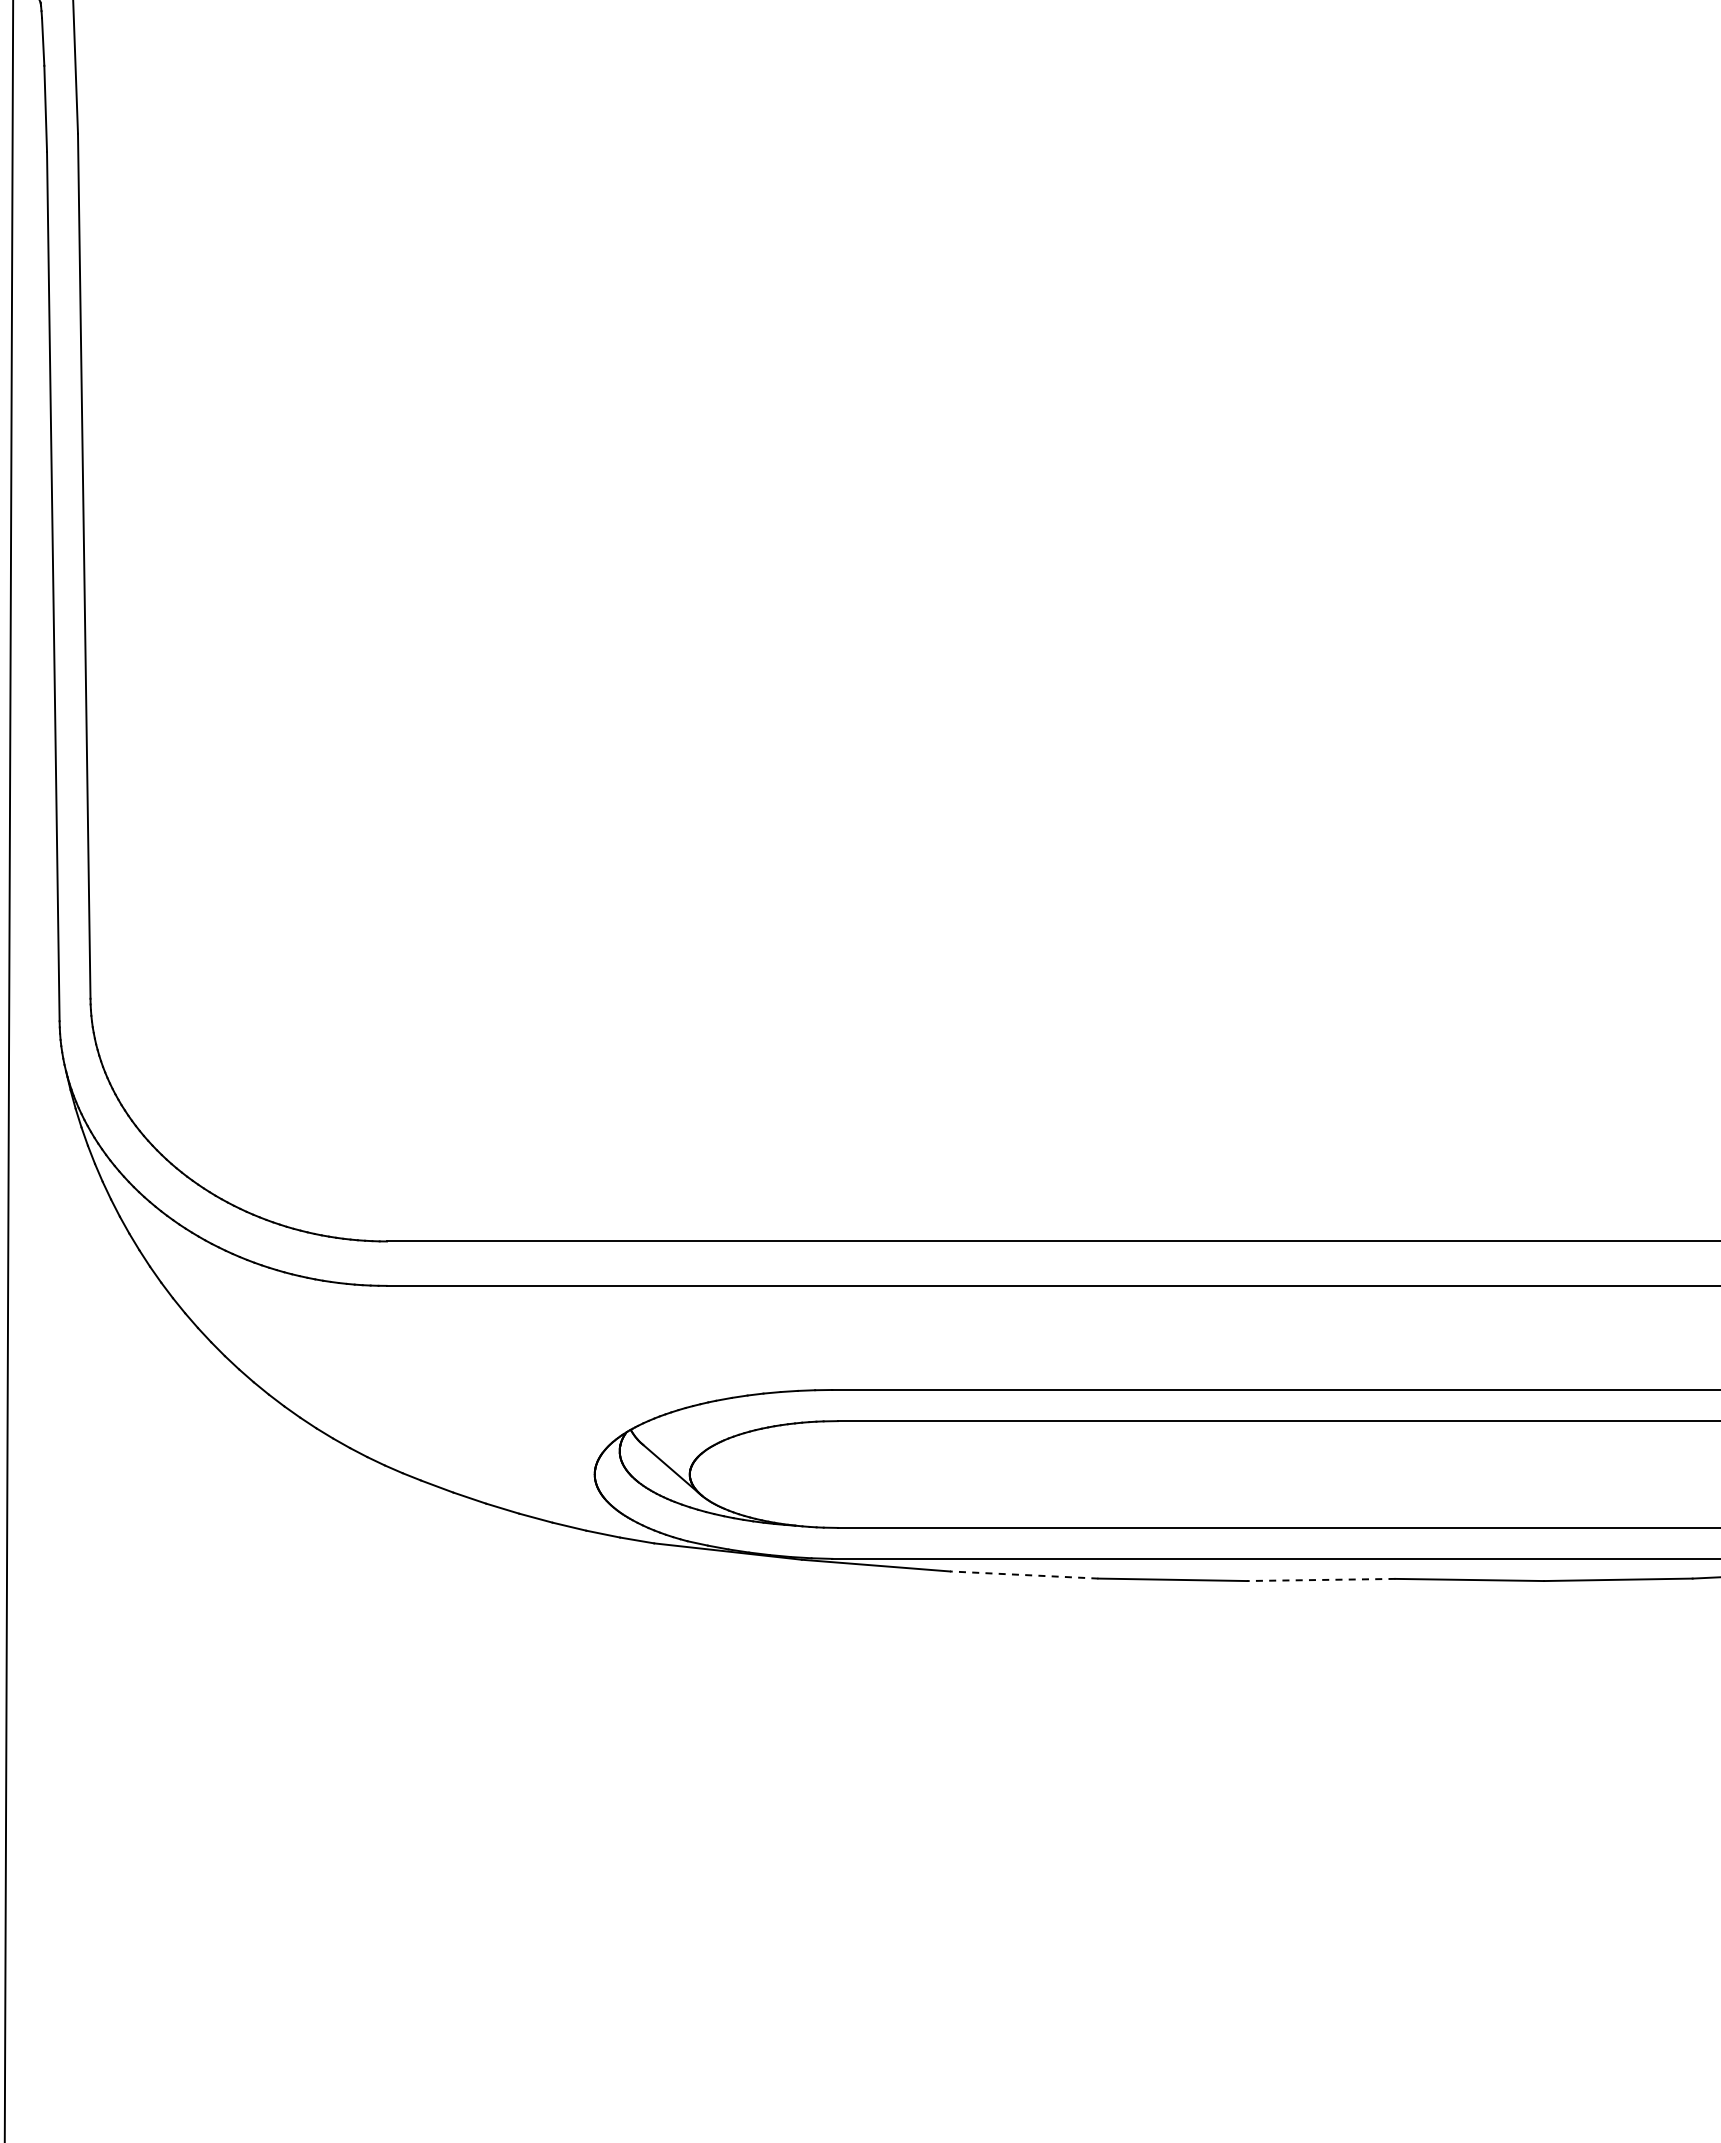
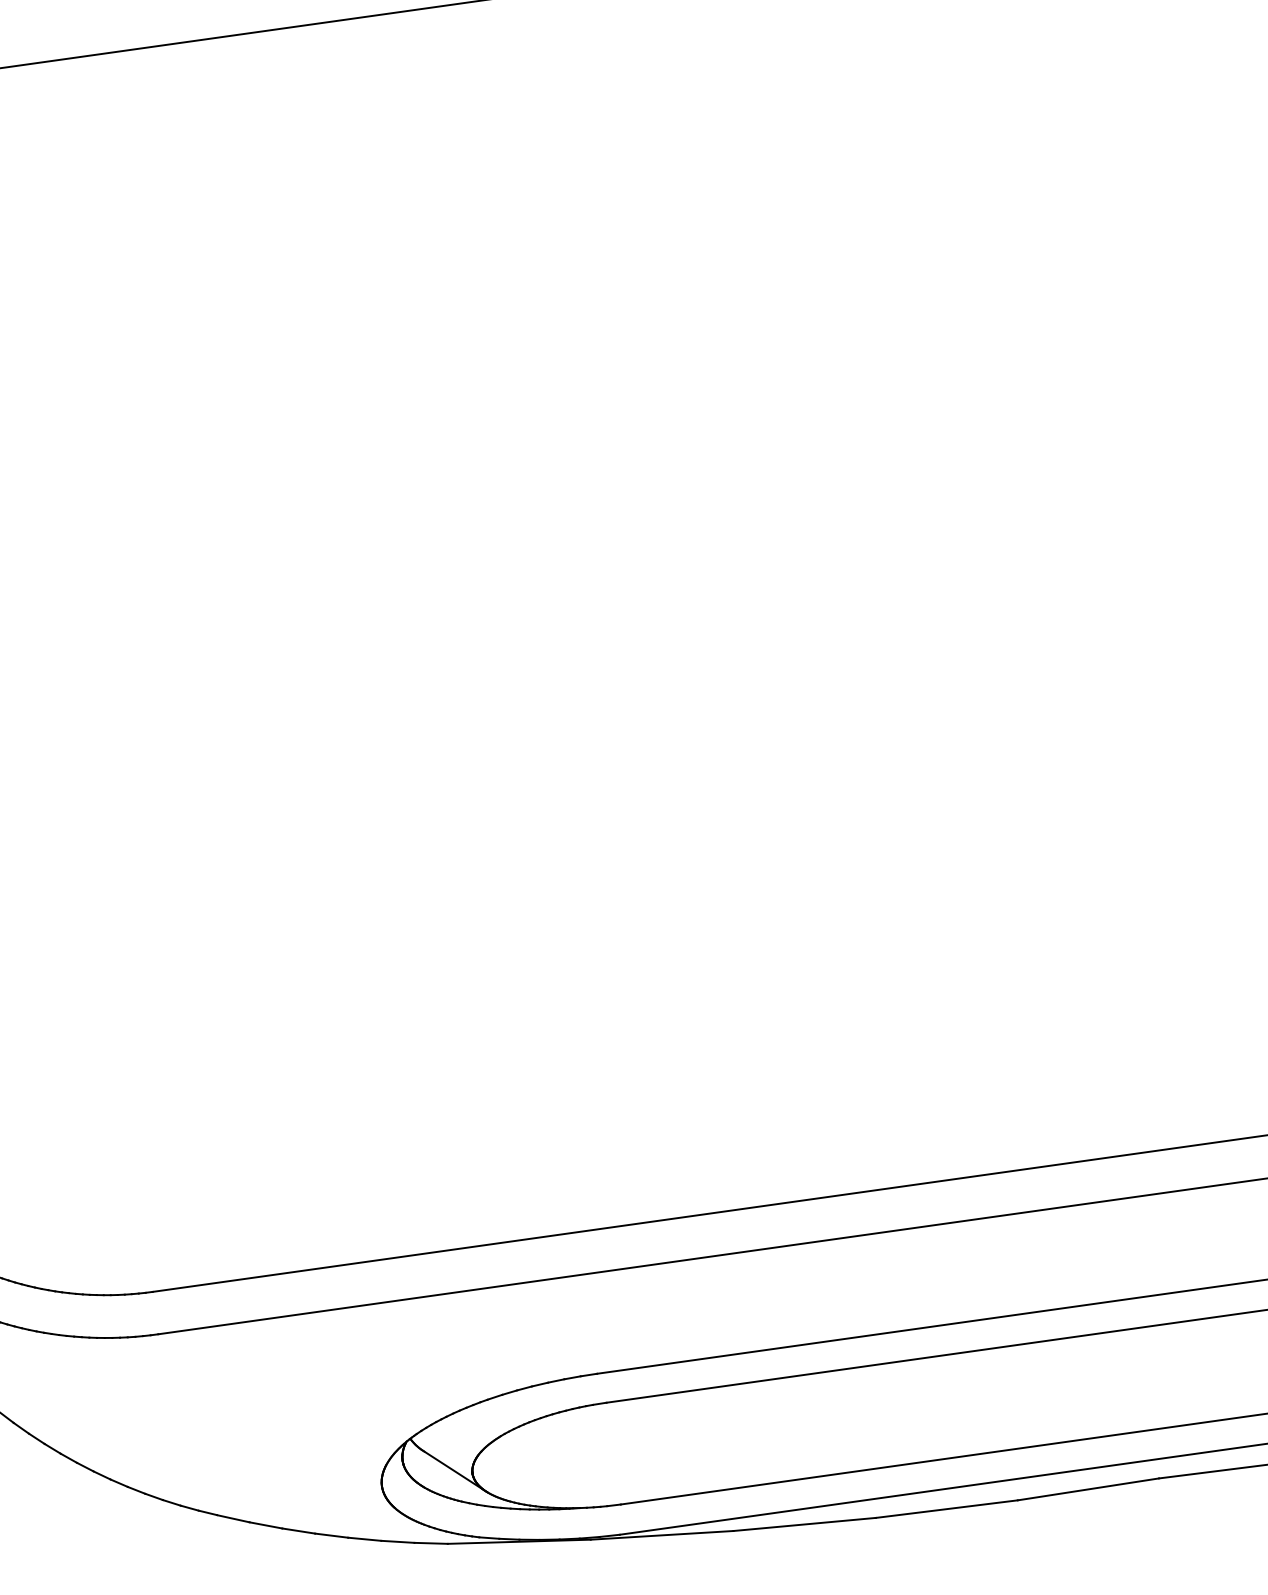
line: (1023, 1575) -> (804, 1524), dashed -> solid
line: (1320, 1579) -> (1087, 1489), dashed -> solid

